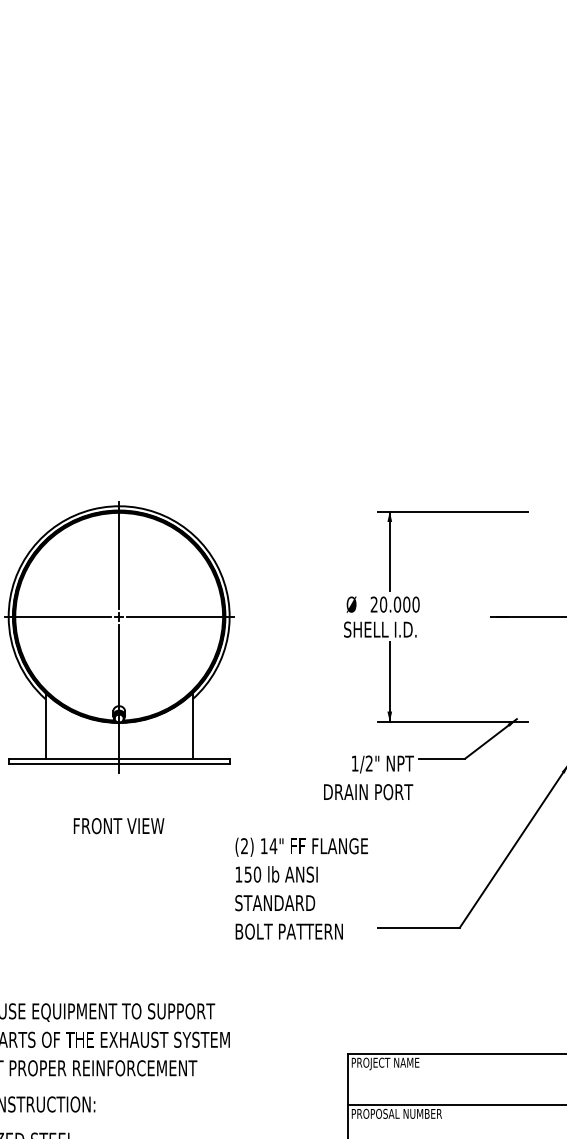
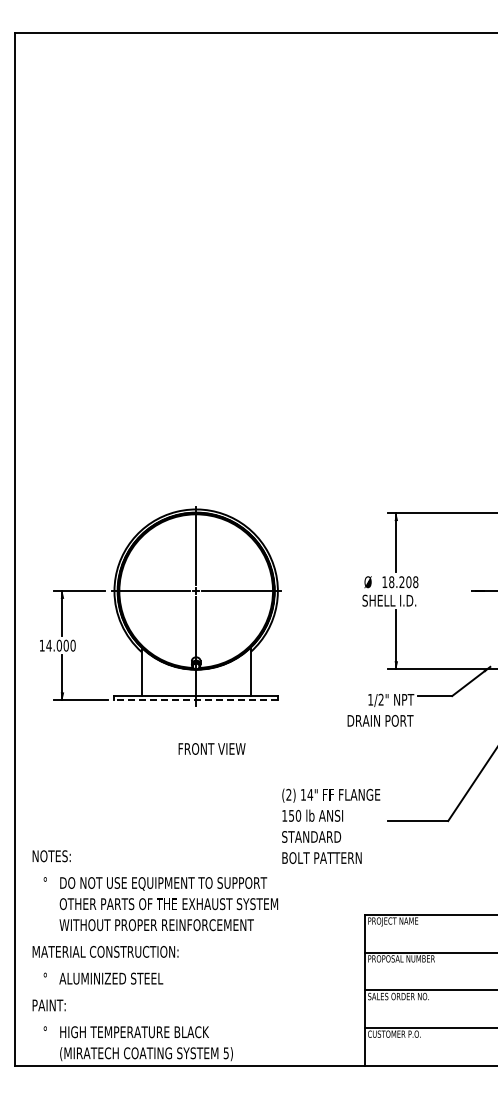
text: (395, 605) -> (400, 582), 20.000 -> 18.208
line: (119, 764) -> (196, 700), solid -> dashed
text: (118, 825) -> (211, 748), moved
text: (302, 887) -> (331, 825), moved

